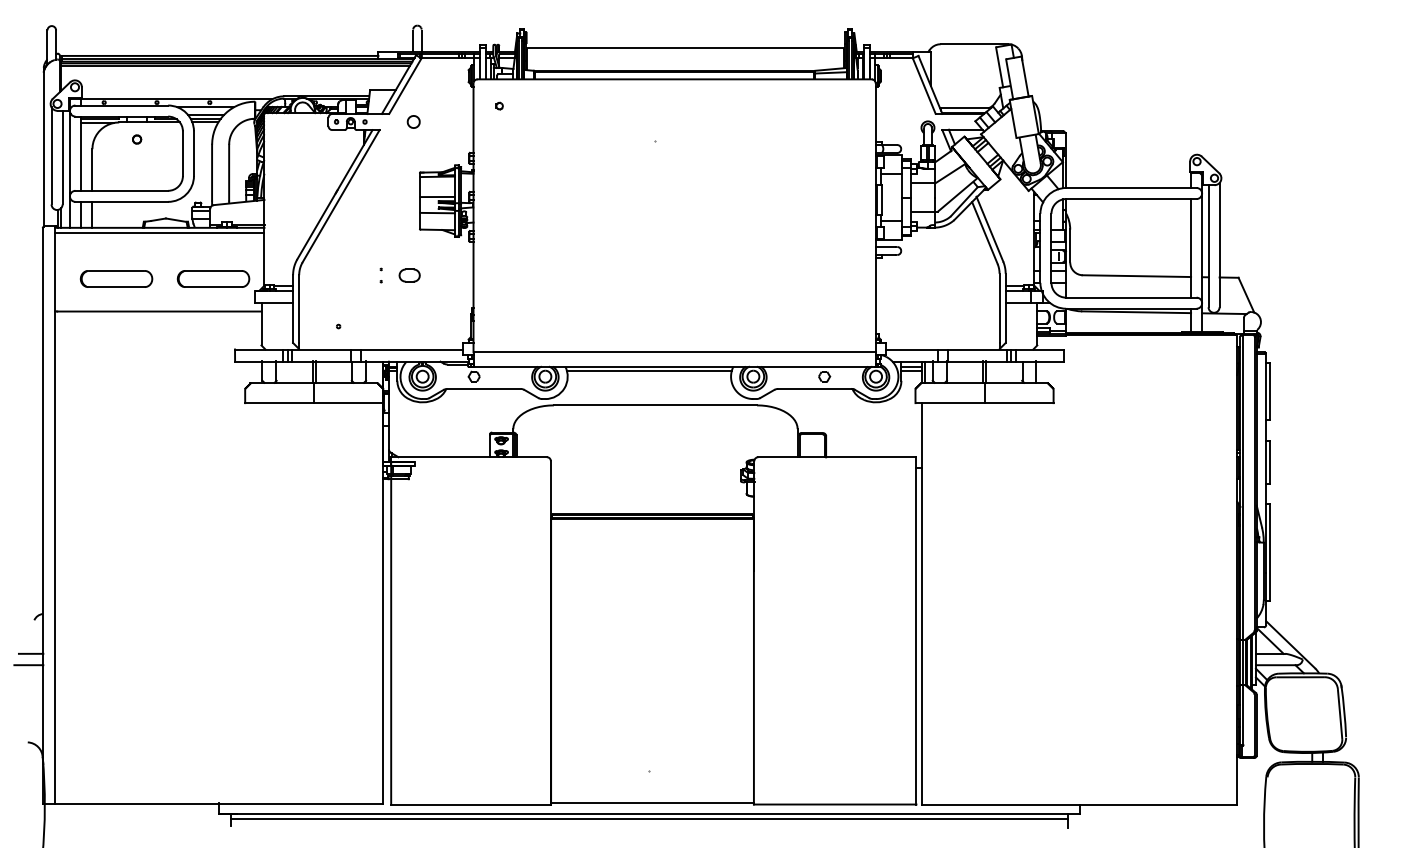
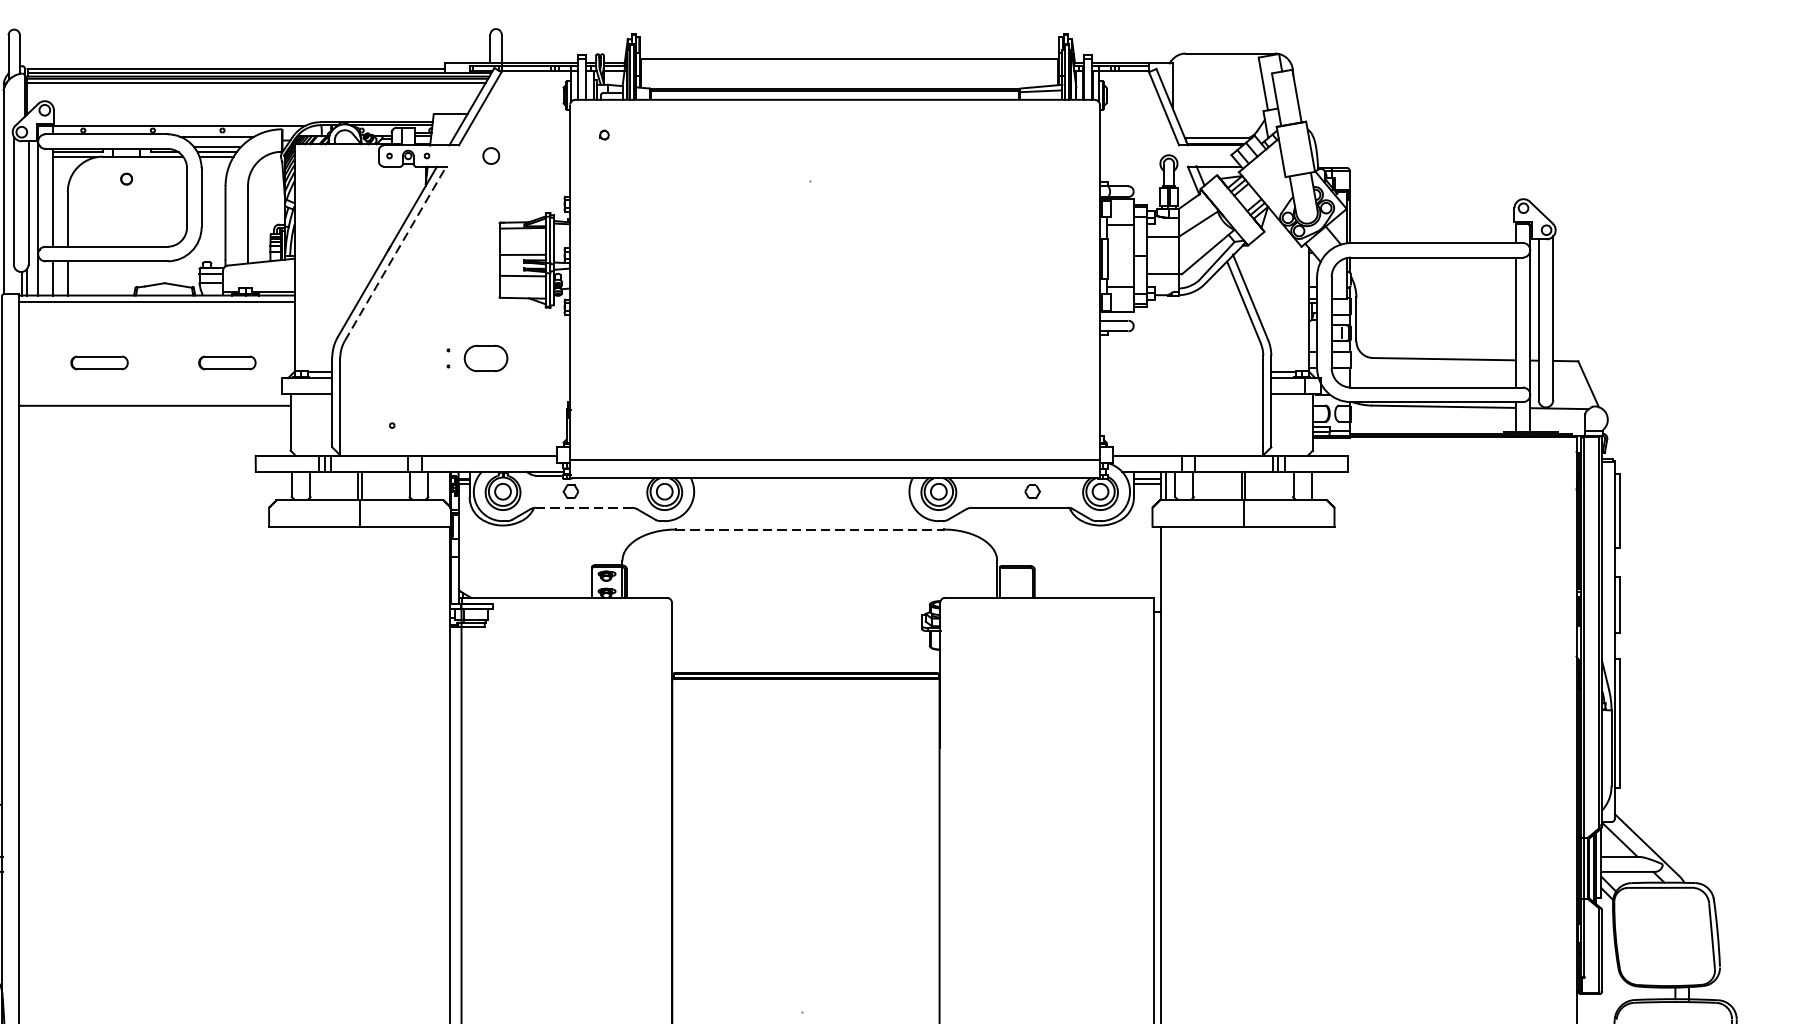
line: (341, 195) -> (396, 252), solid -> dashed
part: (409, 275) -> (485, 358), size x1.6
part: (116, 278) -> (99, 362), size x0.6
part: (213, 278) -> (227, 362), size x0.6
line: (648, 370) -> (800, 483), removed
line: (484, 388) -> (584, 507), solid -> dashed
line: (655, 405) -> (809, 529), solid -> dashed

